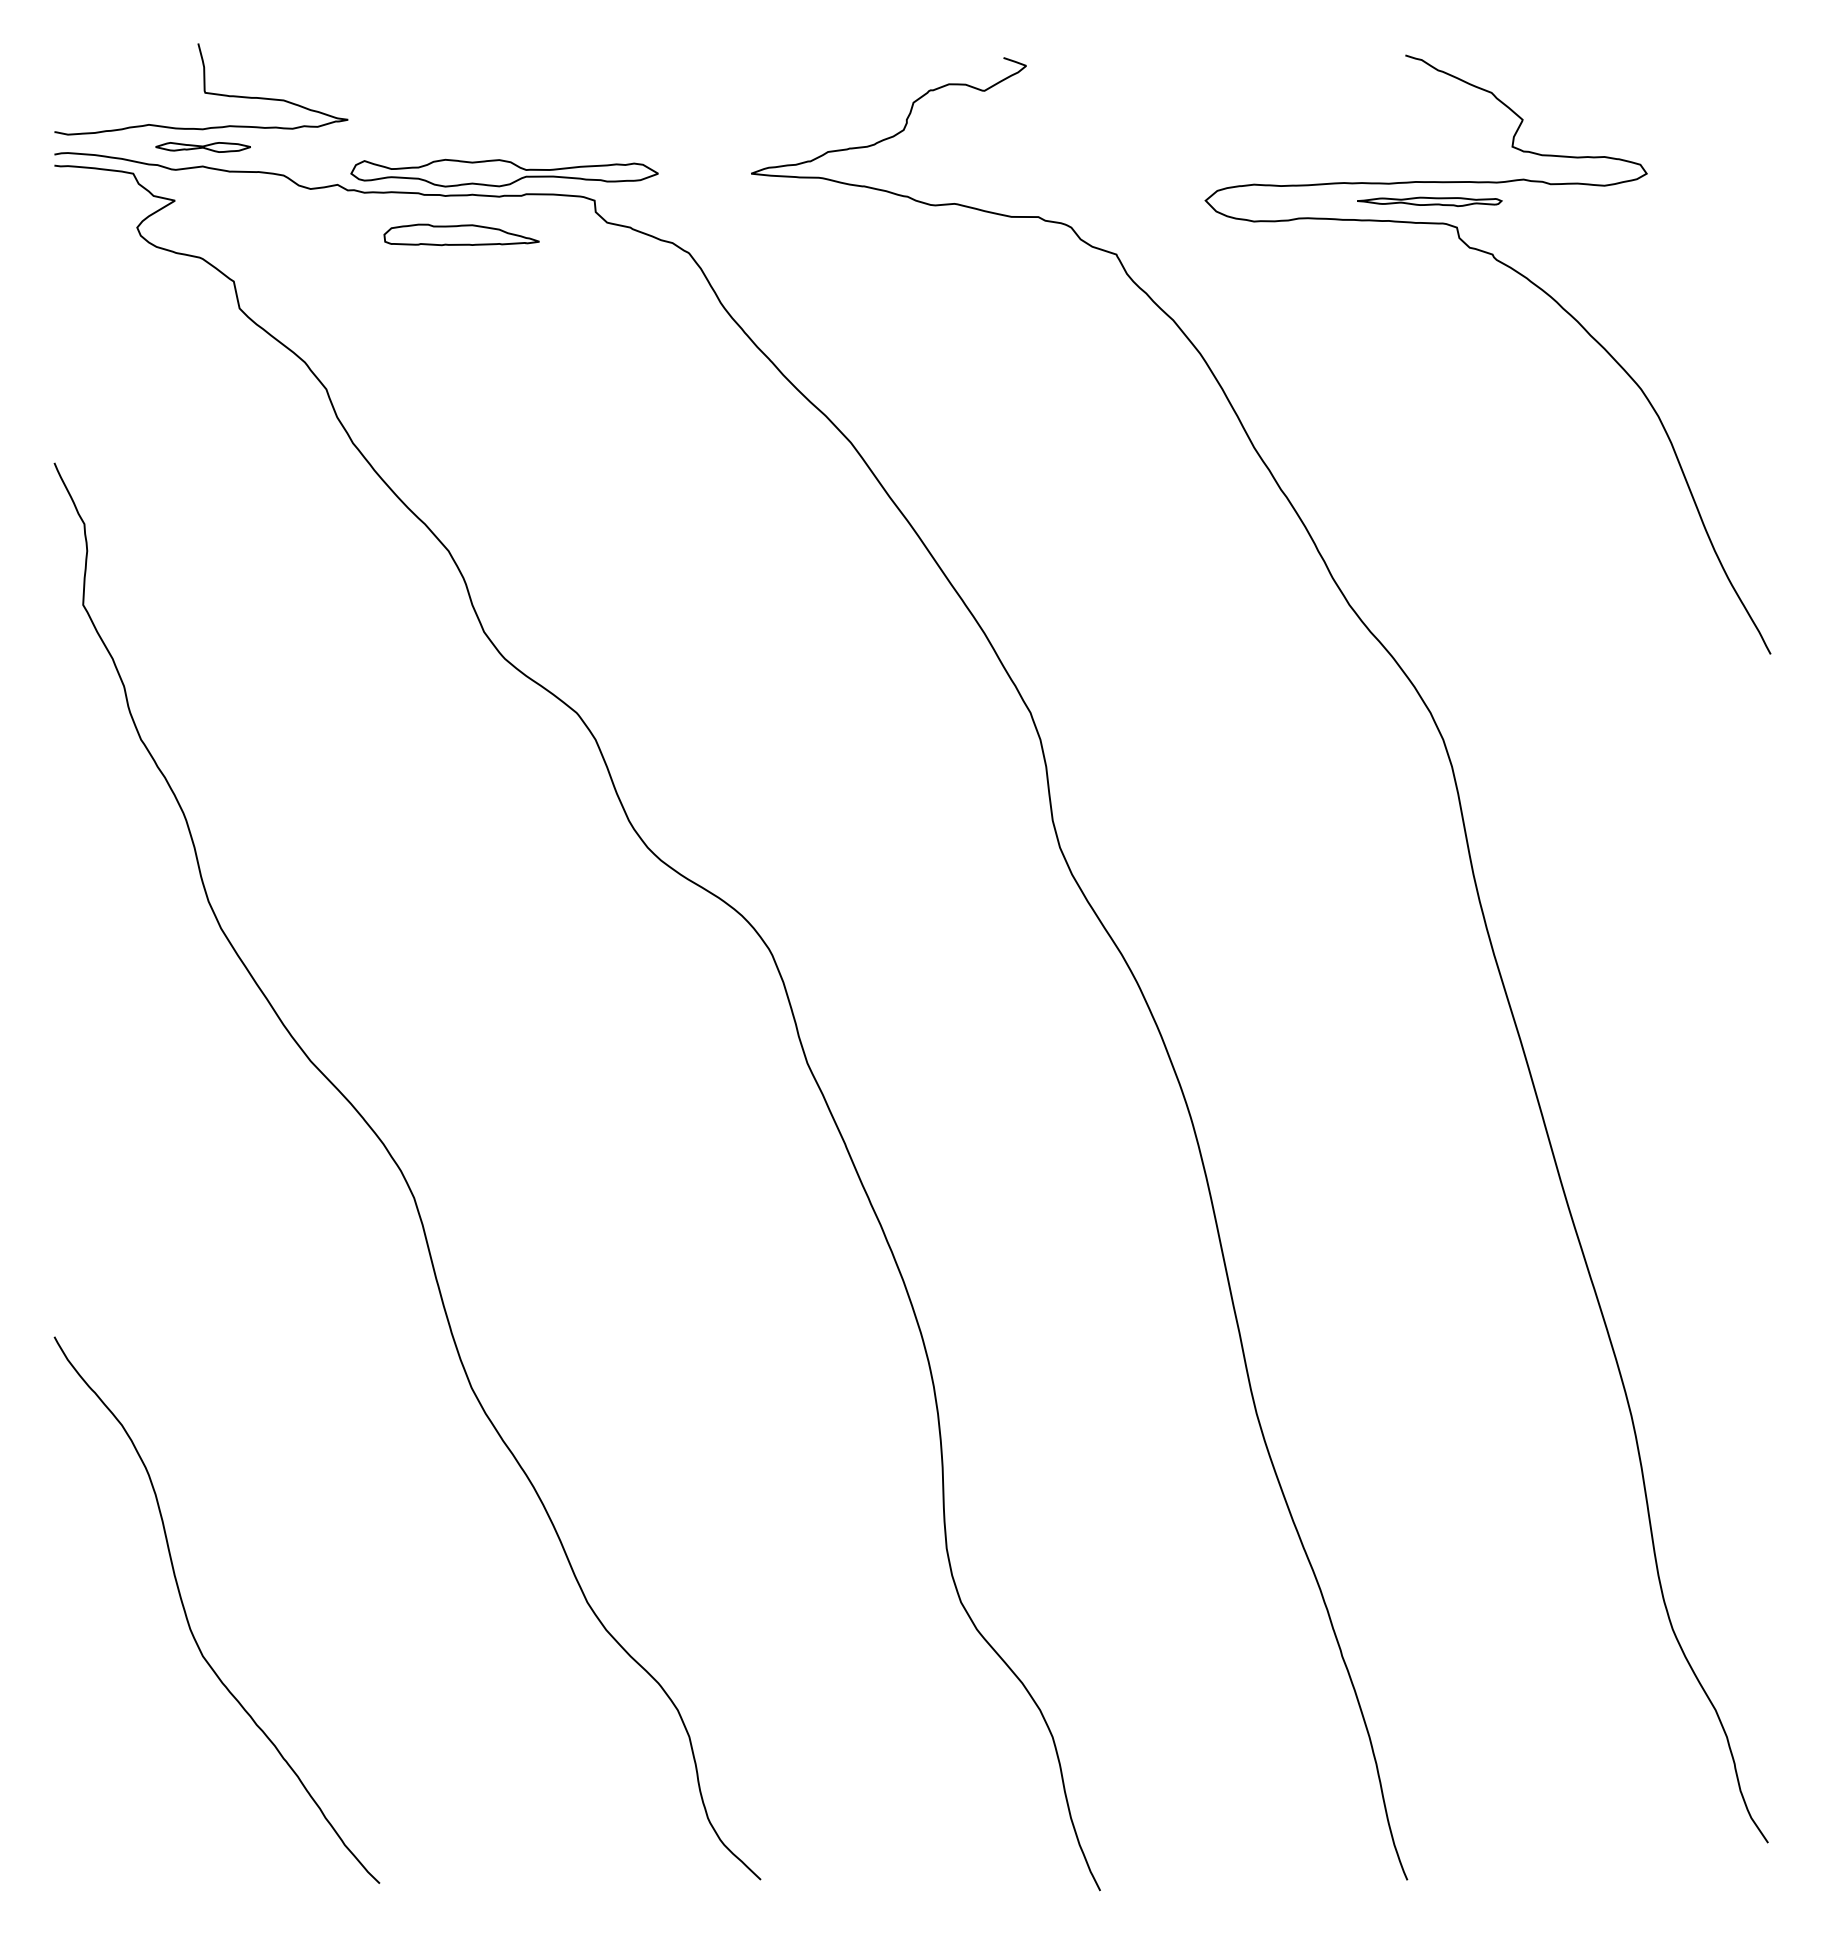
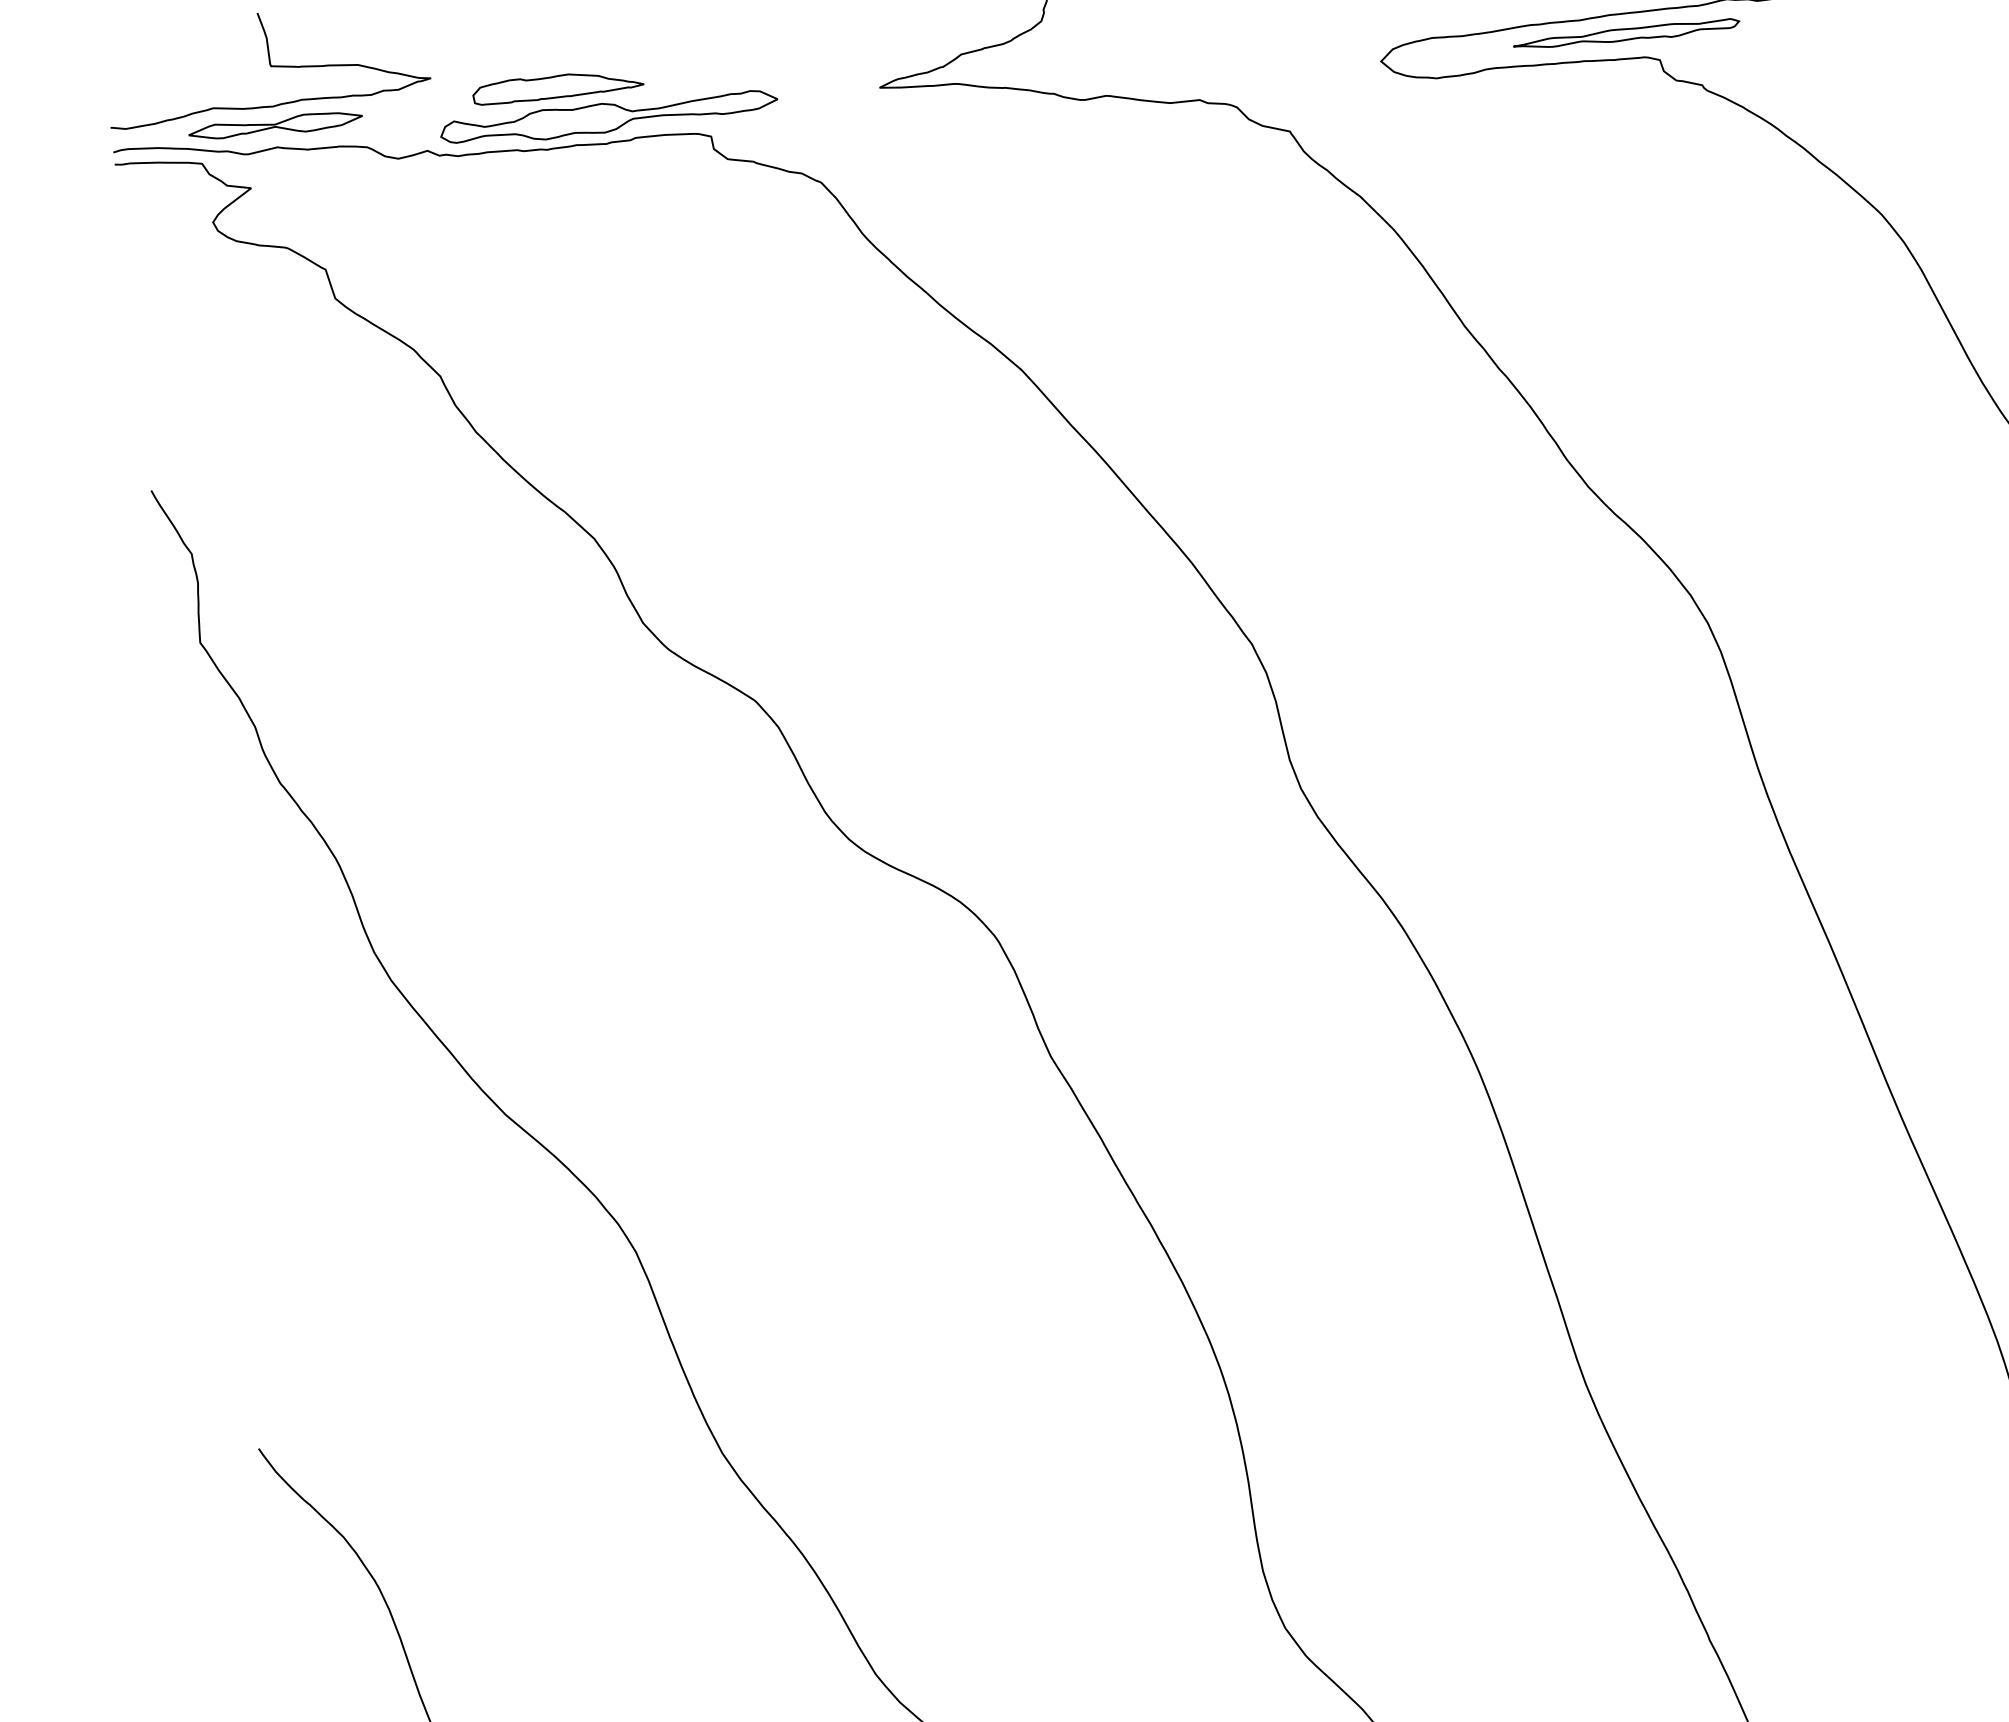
part: (202, 147) -> (274, 126), size x1.67
part: (1429, 201) -> (1626, 34), size x1.43
part: (461, 234) -> (557, 85), moved

